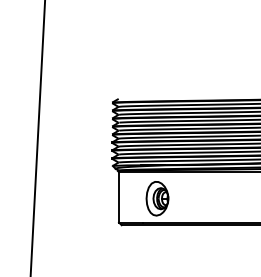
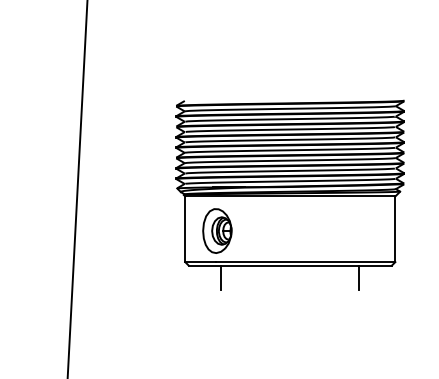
part: (157, 198) -> (217, 230), moved
line: (146, 234) -> (221, 277), added
line: (252, 234) -> (359, 277), added

